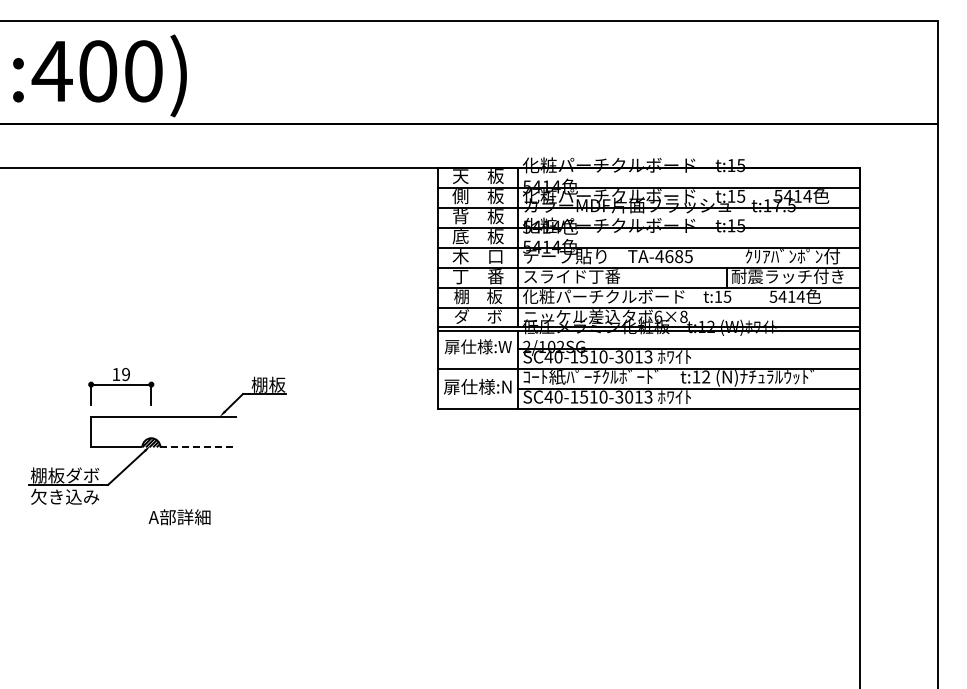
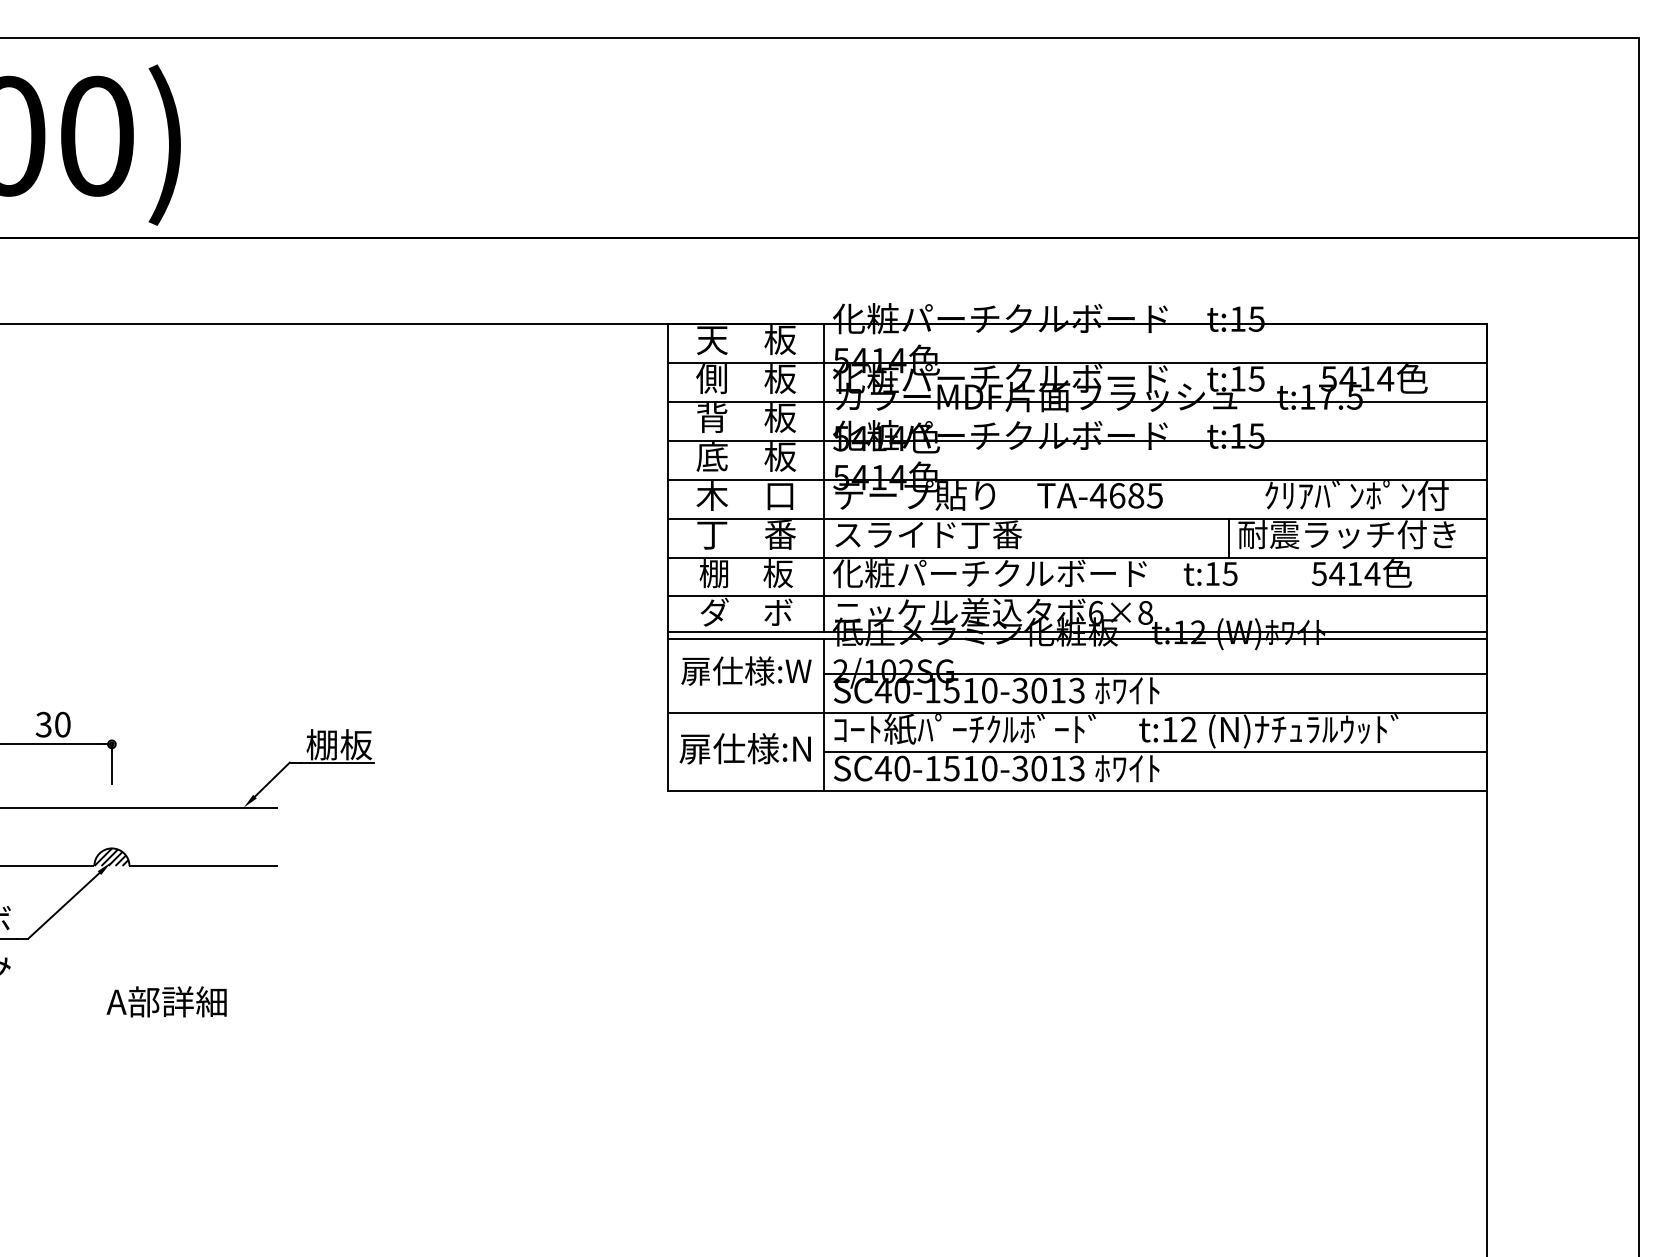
text: (121, 374) -> (53, 724), 19 -> 30
line: (199, 447) -> (205, 866), dashed -> solid

